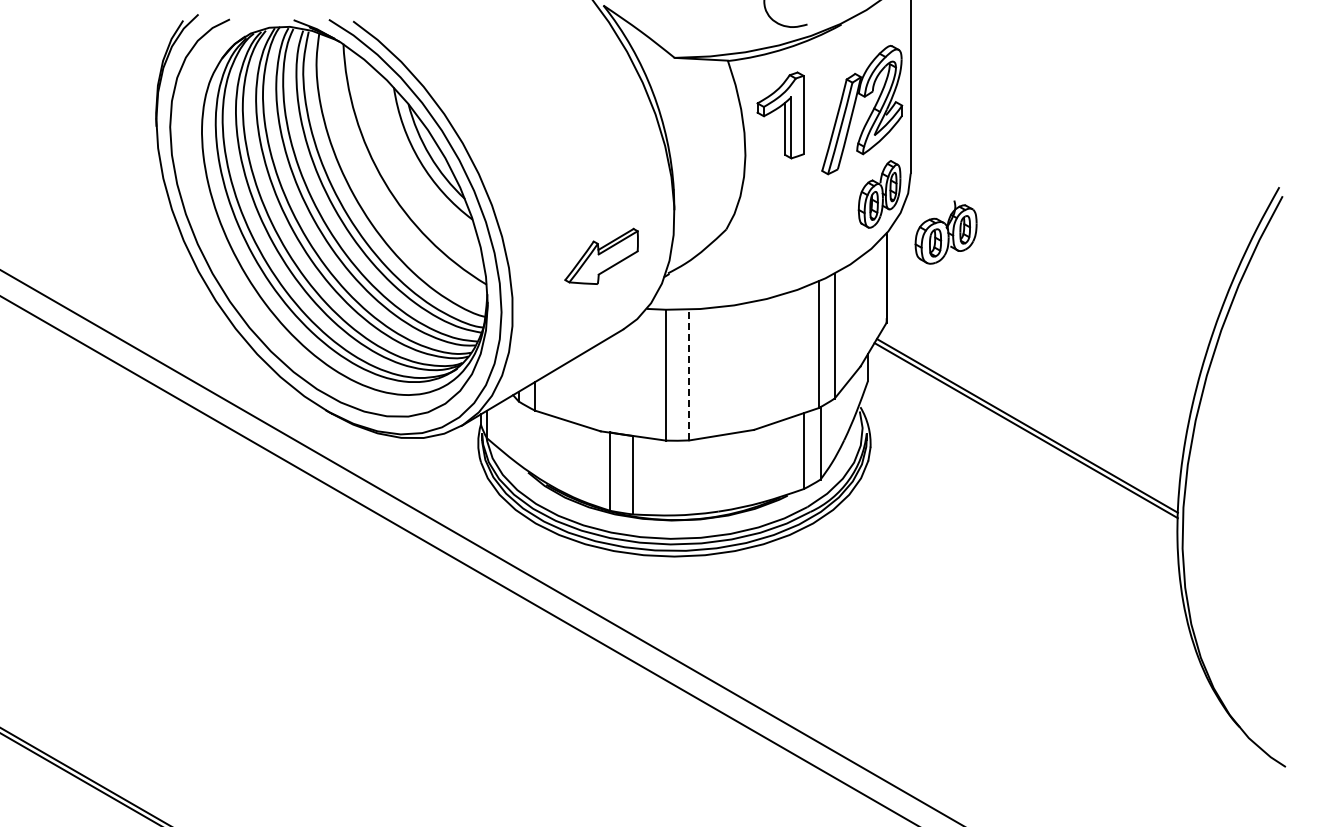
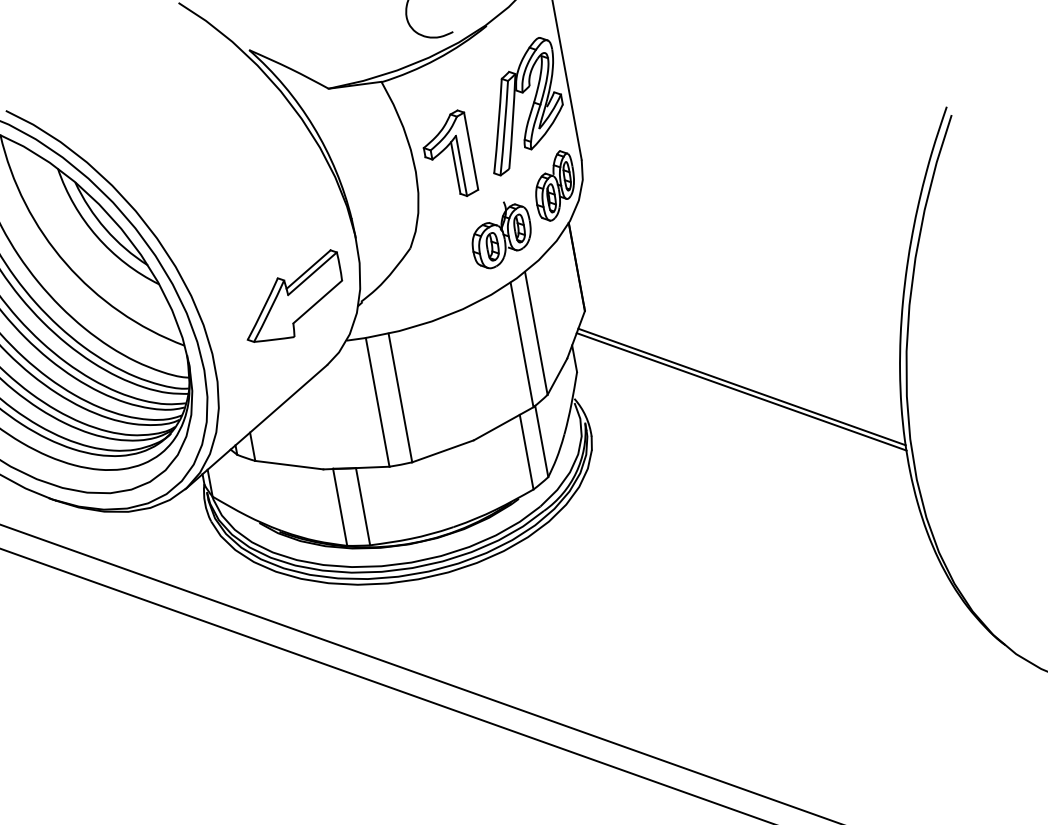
part: (780, 115) -> (448, 155), moved
part: (945, 232) -> (500, 234), moved
part: (601, 256) -> (292, 297), size x1.43
line: (689, 374) -> (400, 397), dashed -> solid

